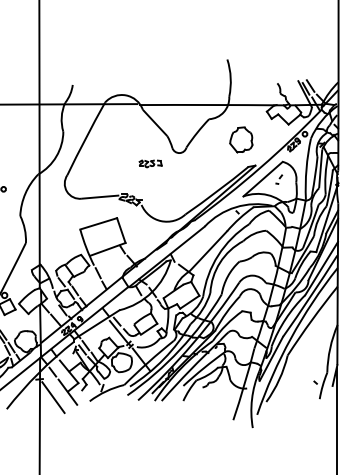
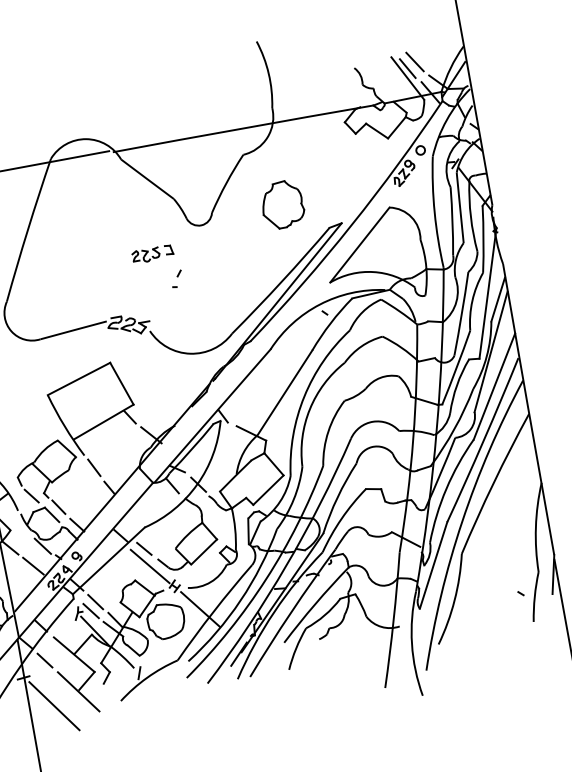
part: (241, 139) -> (282, 203), moved
part: (279, 179) -> (177, 278), moved

